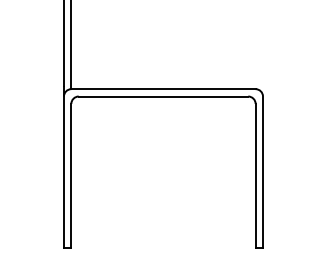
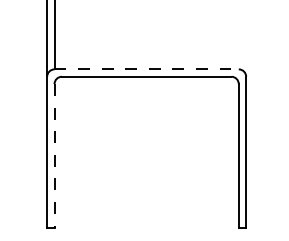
line: (163, 89) -> (146, 69), solid -> dashed
line: (71, 175) -> (54, 155), solid -> dashed

